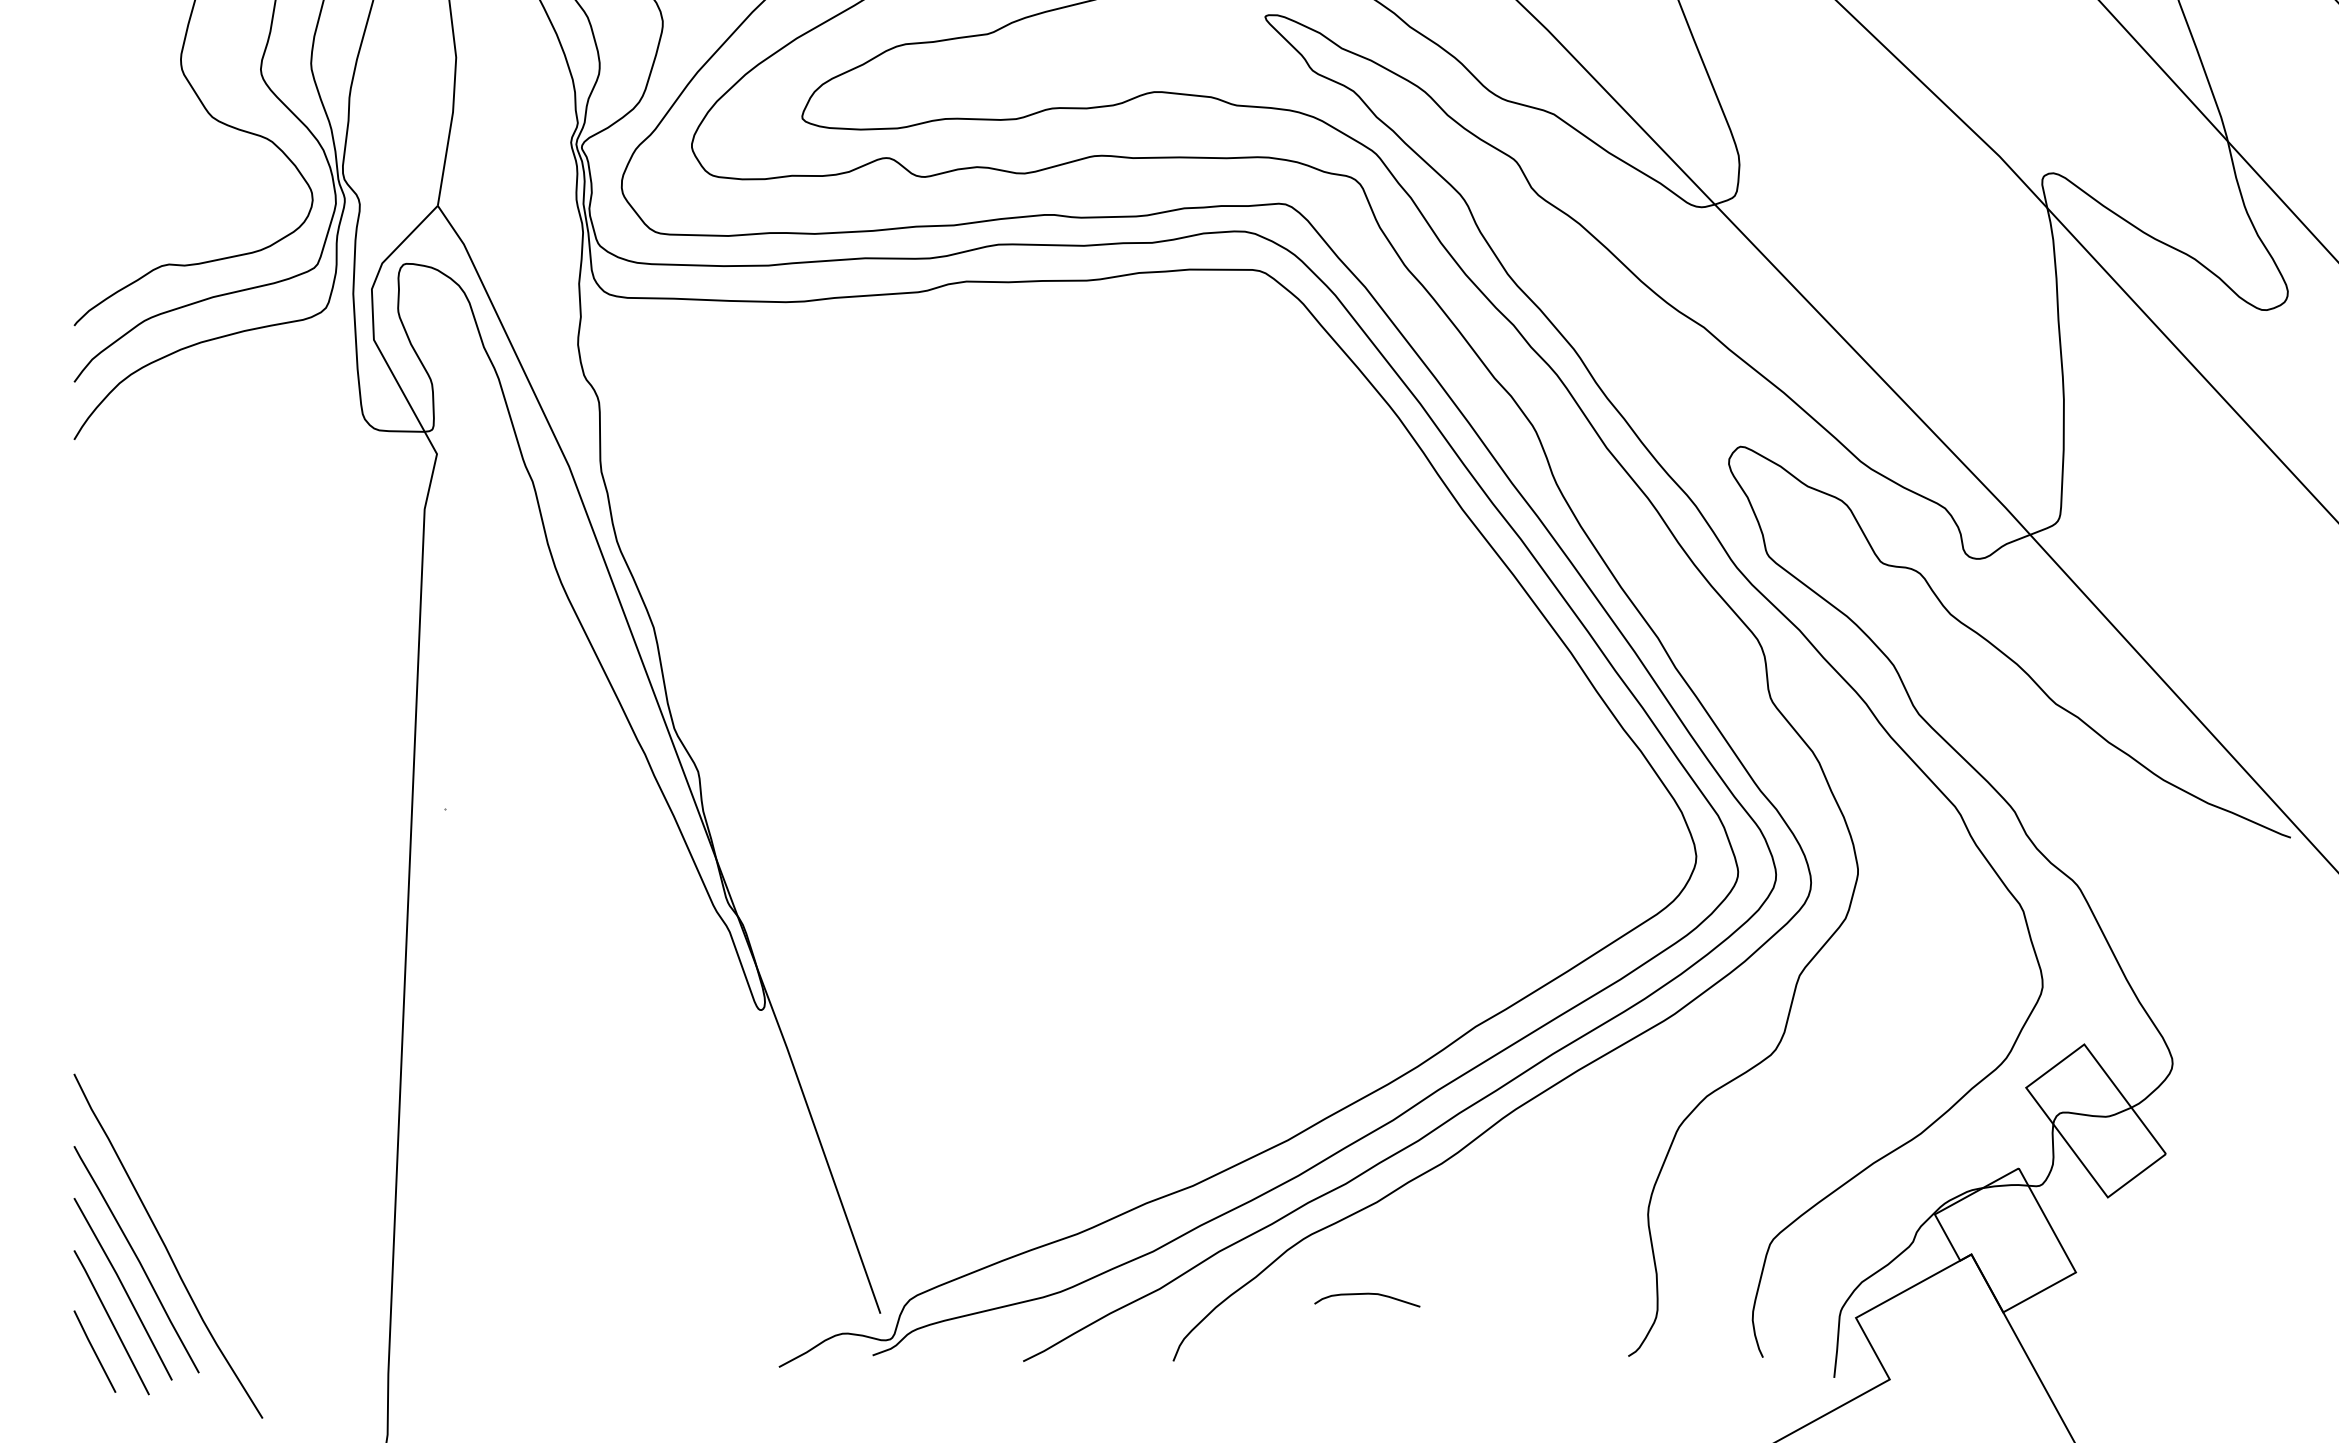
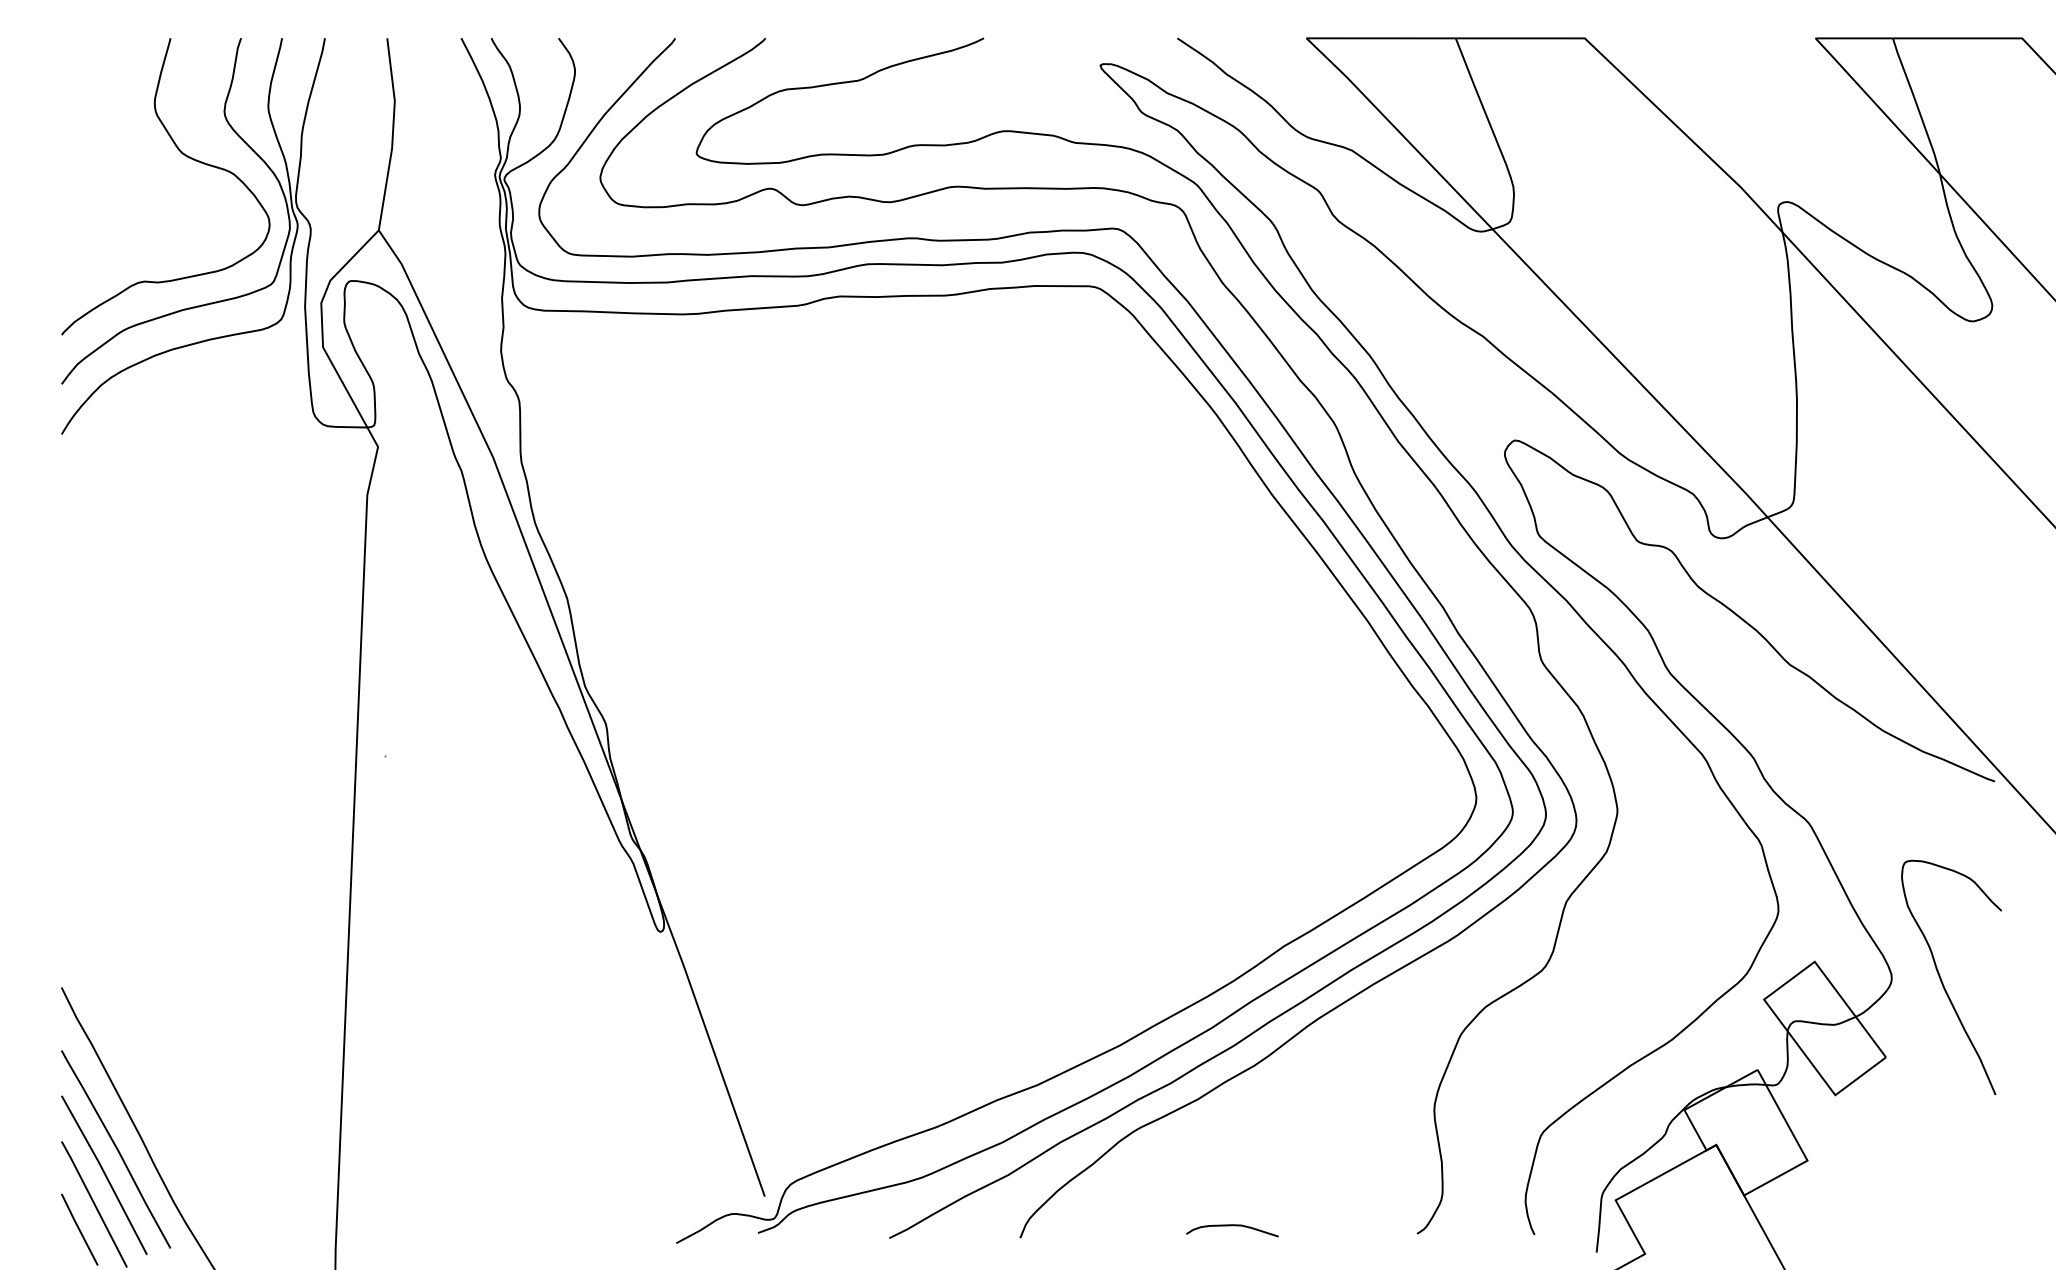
curve: (2230, 1065) -> (1942, 980), added
curve: (1367, 1295) -> (1232, 1226), moved

